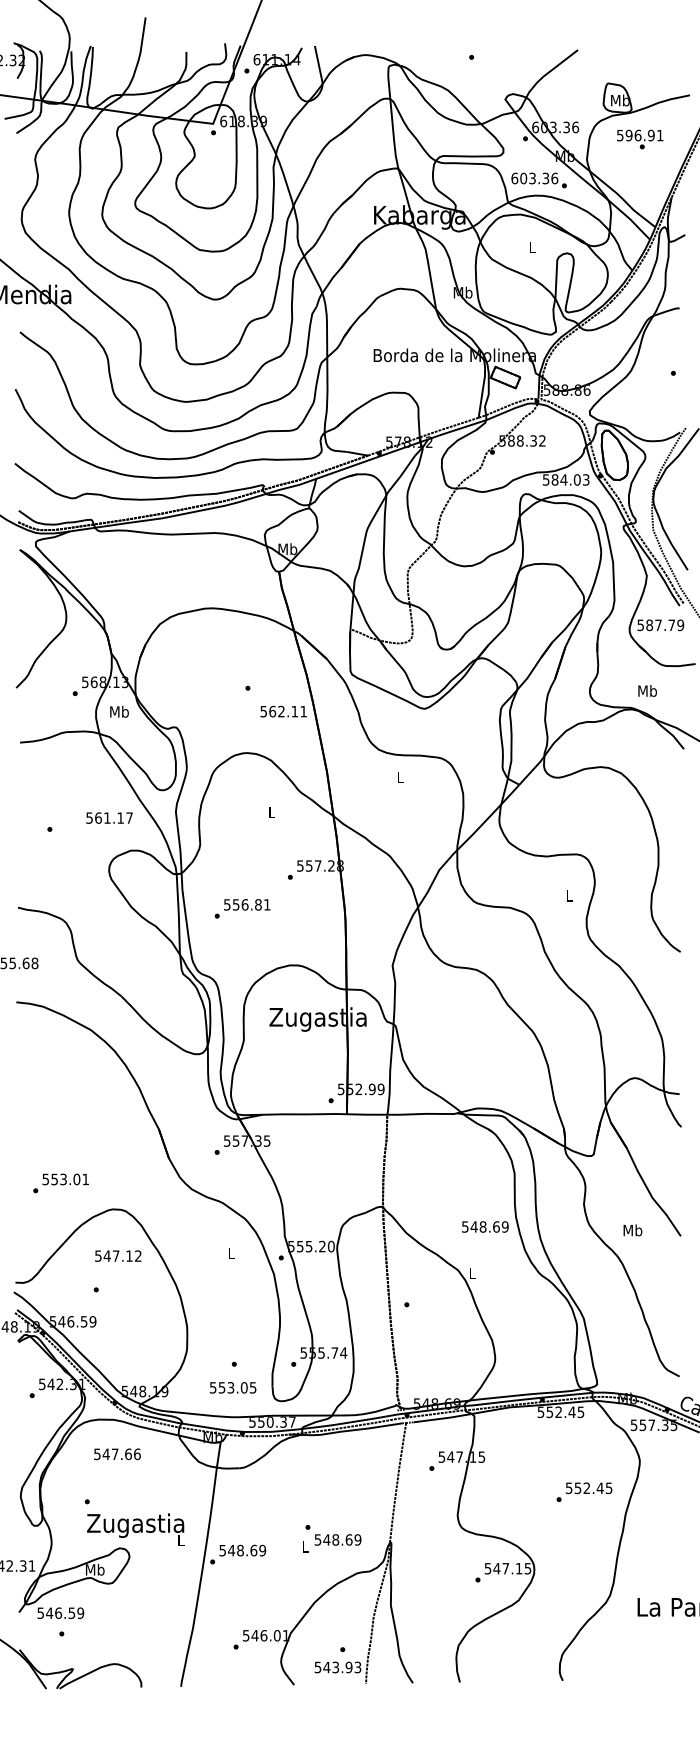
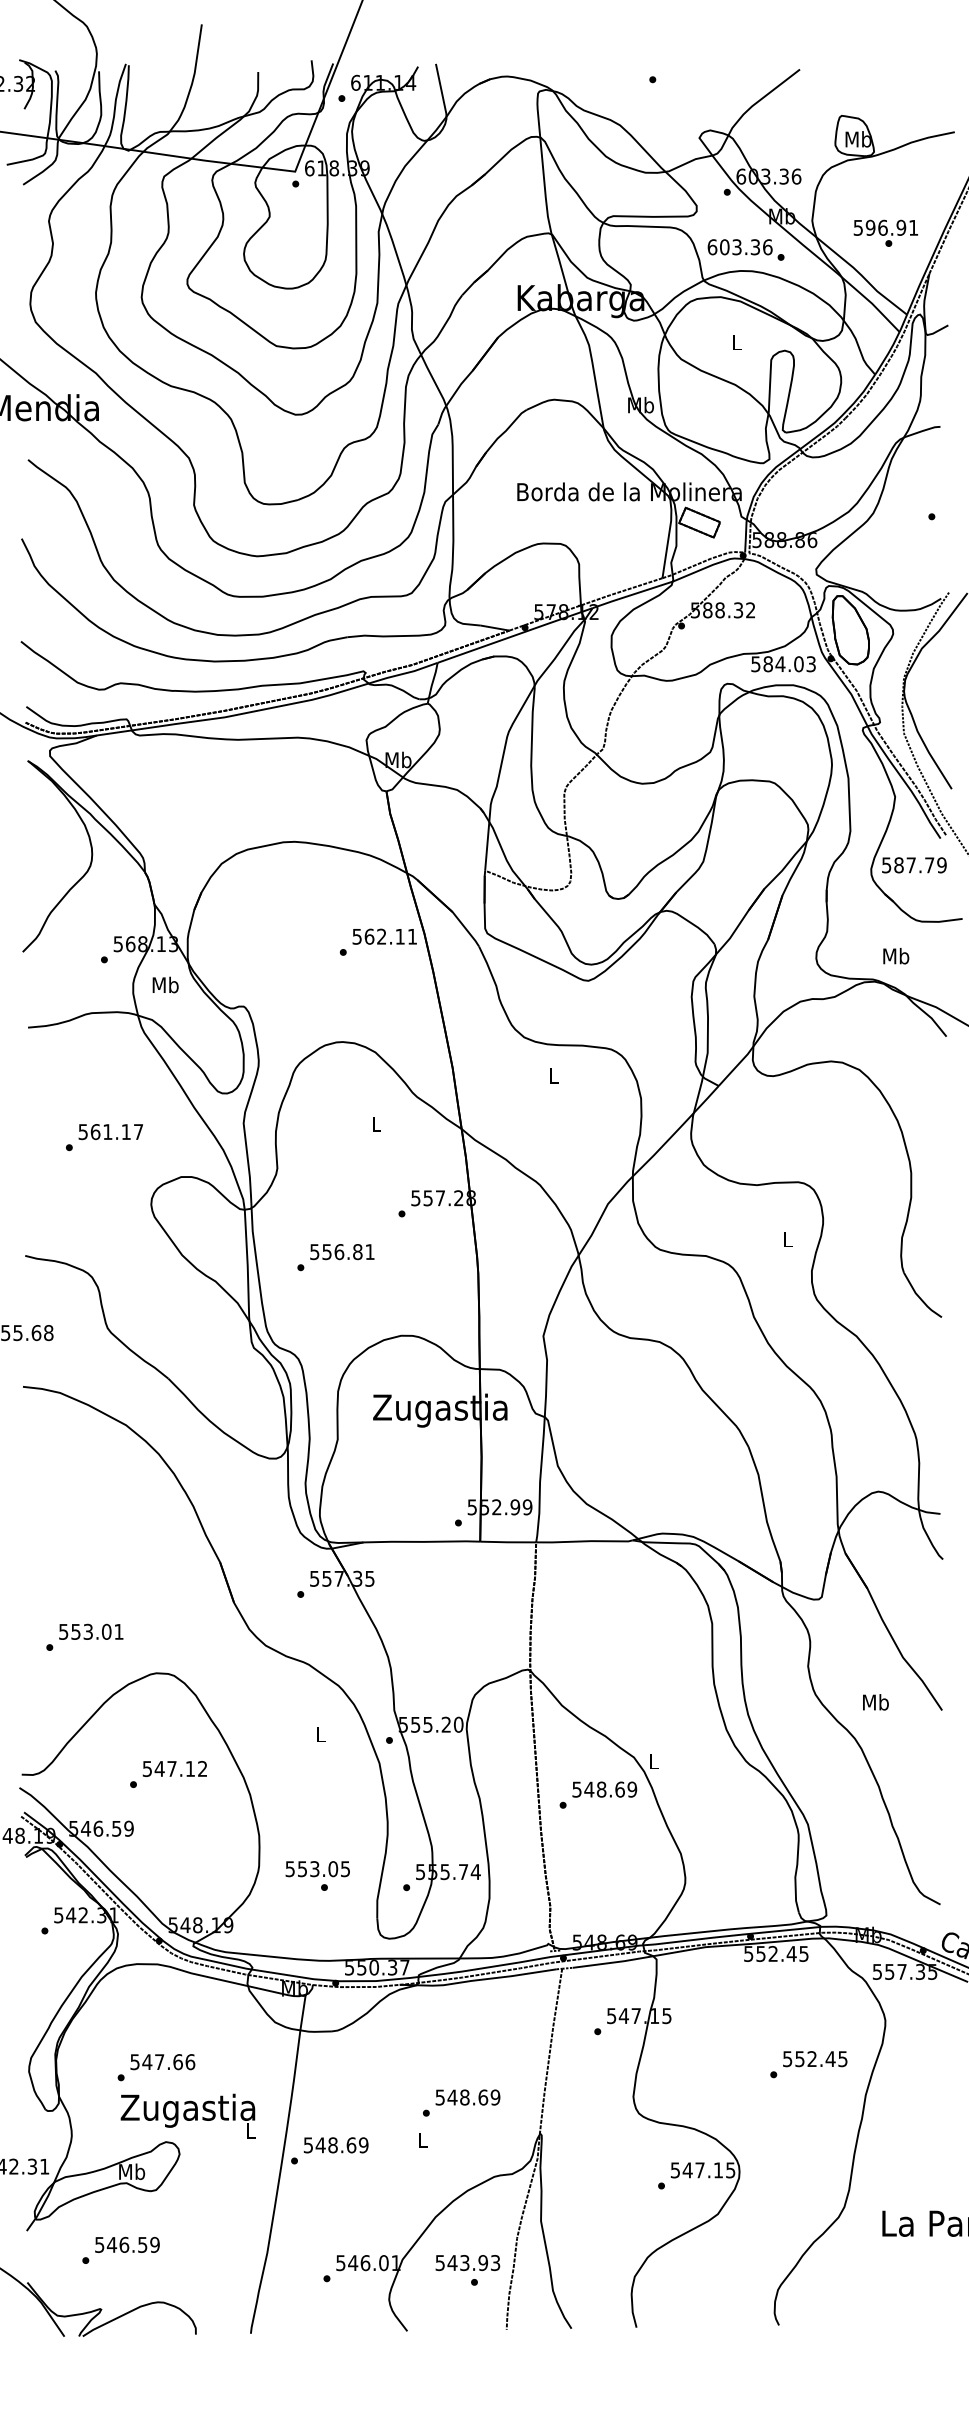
text: (639, 138) -> (885, 232), moved
text: (283, 711) -> (384, 936), moved
text: (109, 818) -> (110, 1132), moved
text: (485, 1226) -> (604, 1789), moved
text: (117, 1255) -> (174, 1768), moved
text: (232, 1388) -> (317, 1869), moved
text: (117, 1454) -> (162, 2062), moved
text: (337, 1539) -> (467, 2097), moved
text: (60, 1612) -> (127, 2244), moved
text: (337, 1667) -> (467, 2263), moved

